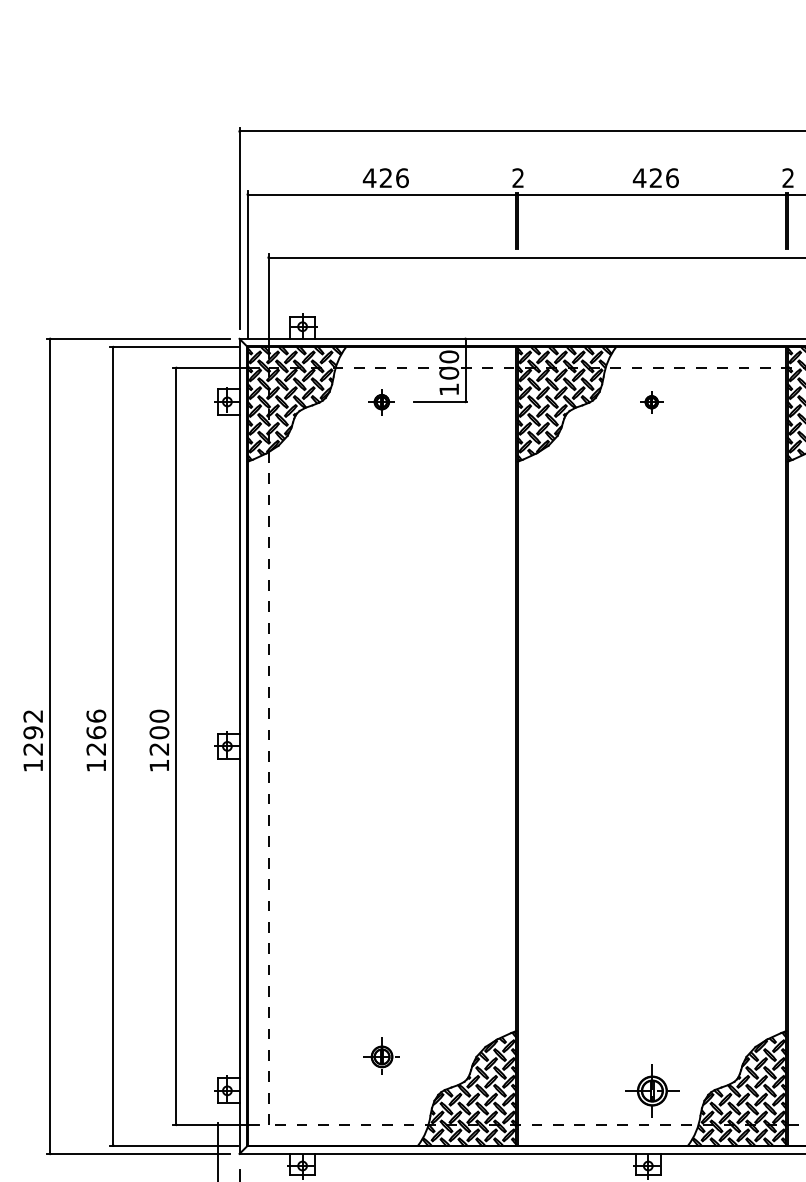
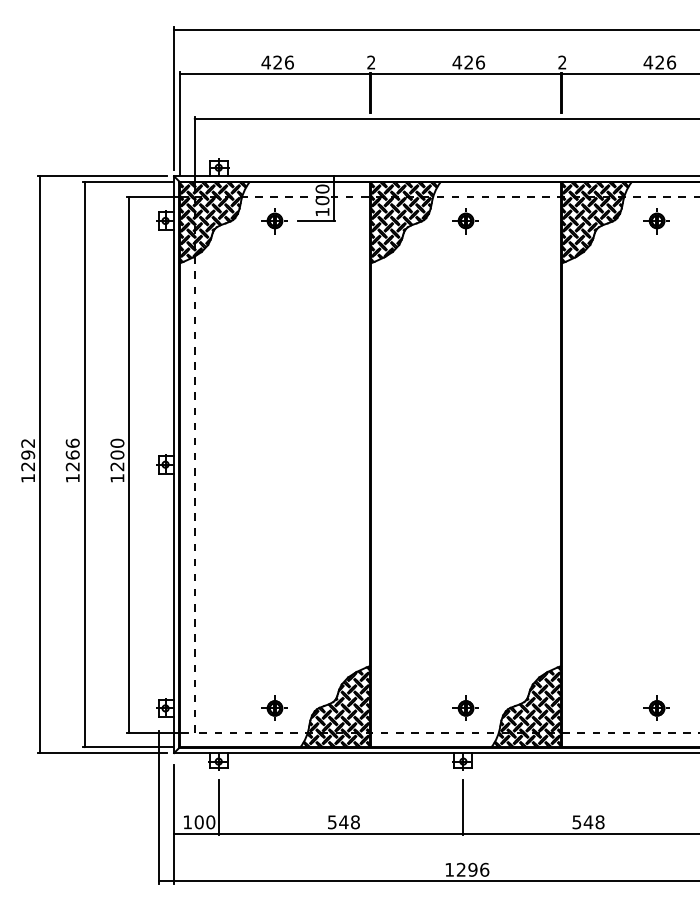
part: (381, 402) -> (274, 221), size x1.43
part: (651, 402) -> (465, 221), size x1.67
part: (381, 1055) -> (274, 707), moved
part: (651, 1089) -> (465, 707), size x0.71

